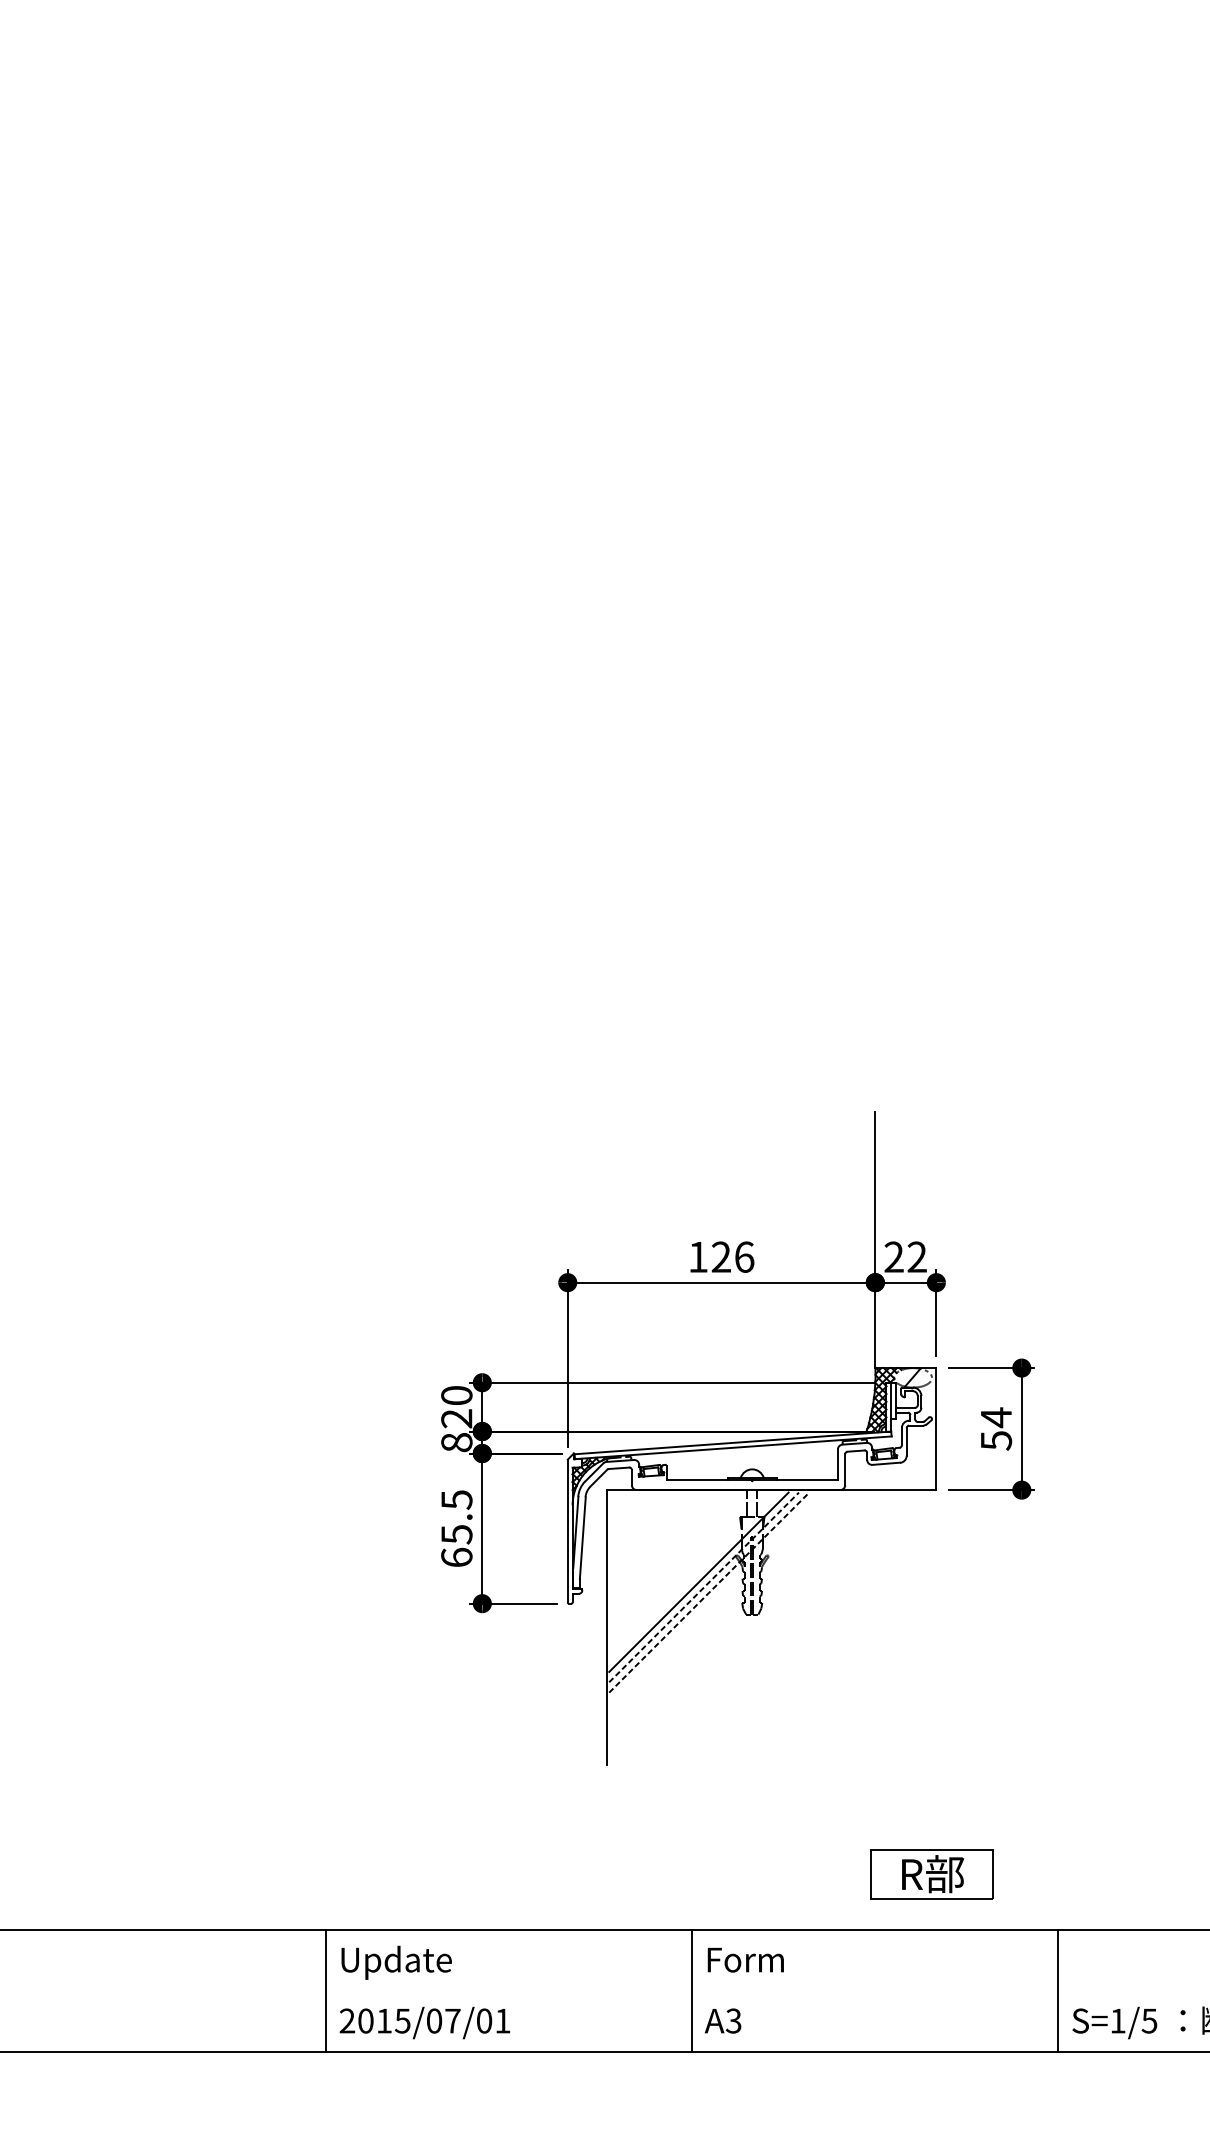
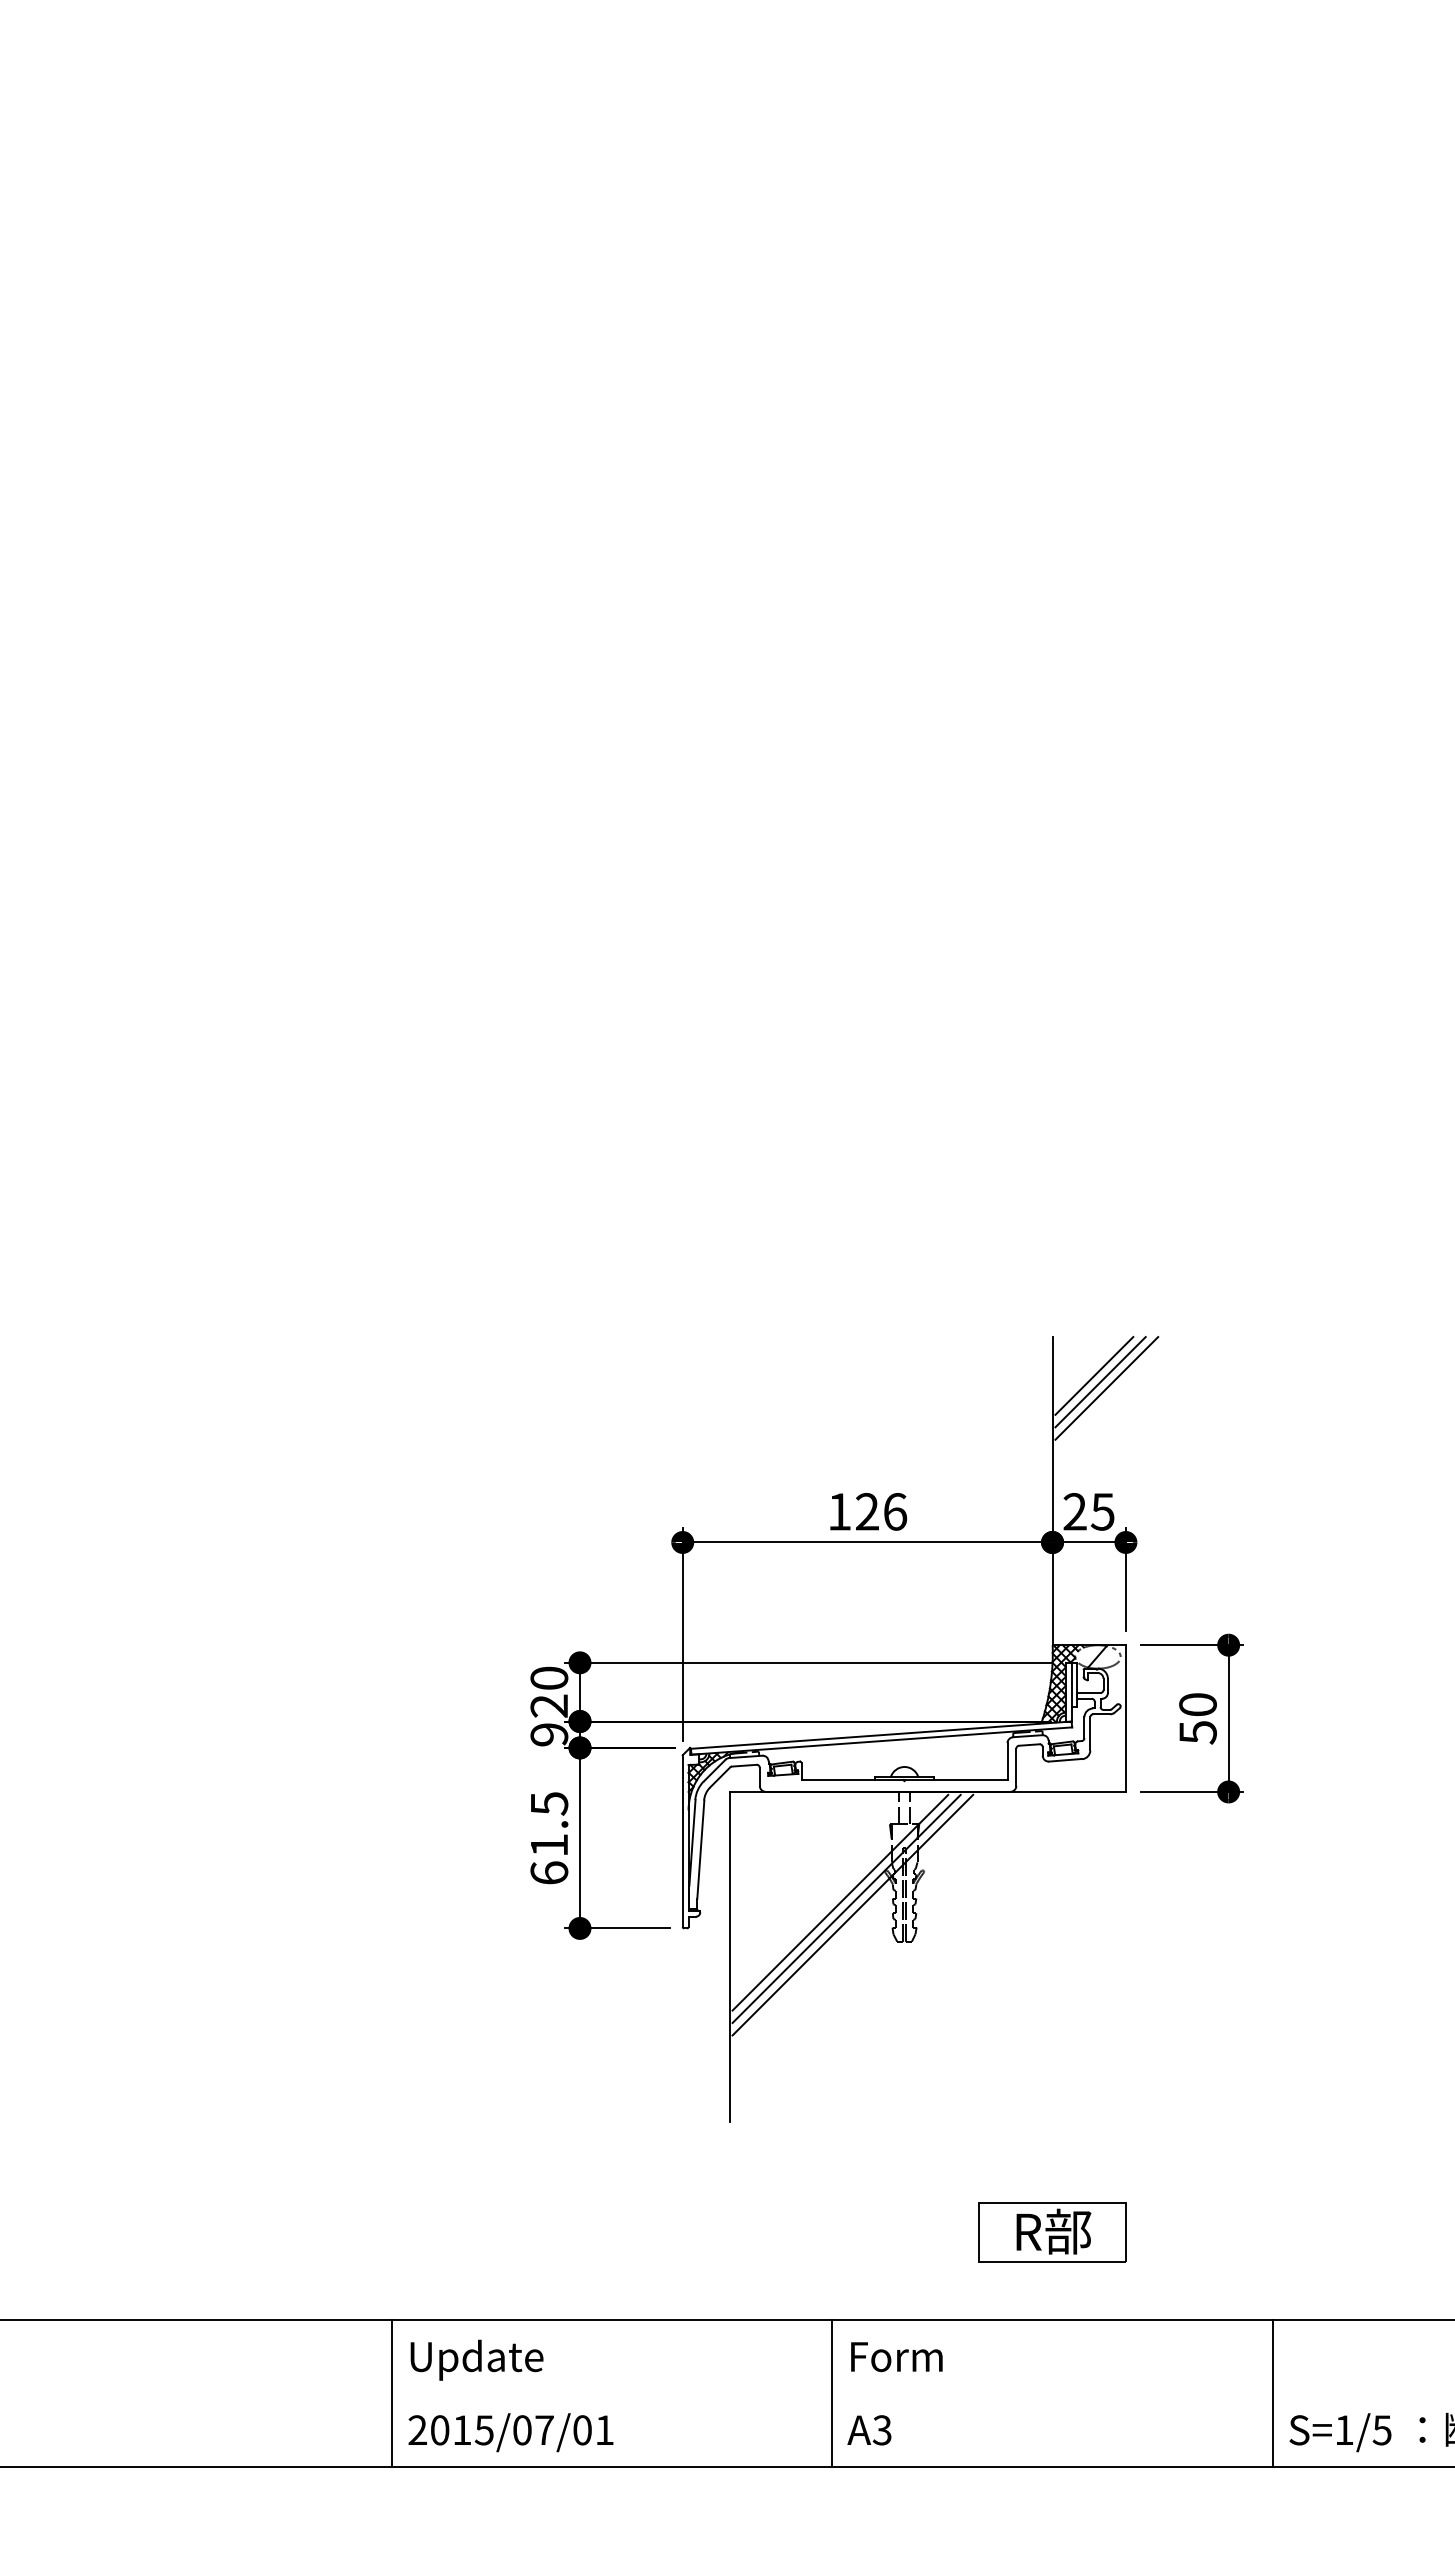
line: (910, 1143) -> (1094, 1375), added
line: (915, 1149) -> (1100, 1382), added
line: (920, 1154) -> (1106, 1388), added
text: (916, 1256) -> (1102, 1511), 22 -> 25
text: (995, 1417) -> (1197, 1704), 54 -> 50
text: (456, 1442) -> (549, 1734), 8 -> 9
text: (456, 1534) -> (549, 1845), 65.5 -> 61.5
line: (704, 1587) -> (847, 1908), dashed -> solid
line: (709, 1592) -> (853, 1914), dashed -> solid
part: (931, 1874) -> (1052, 2232), moved

